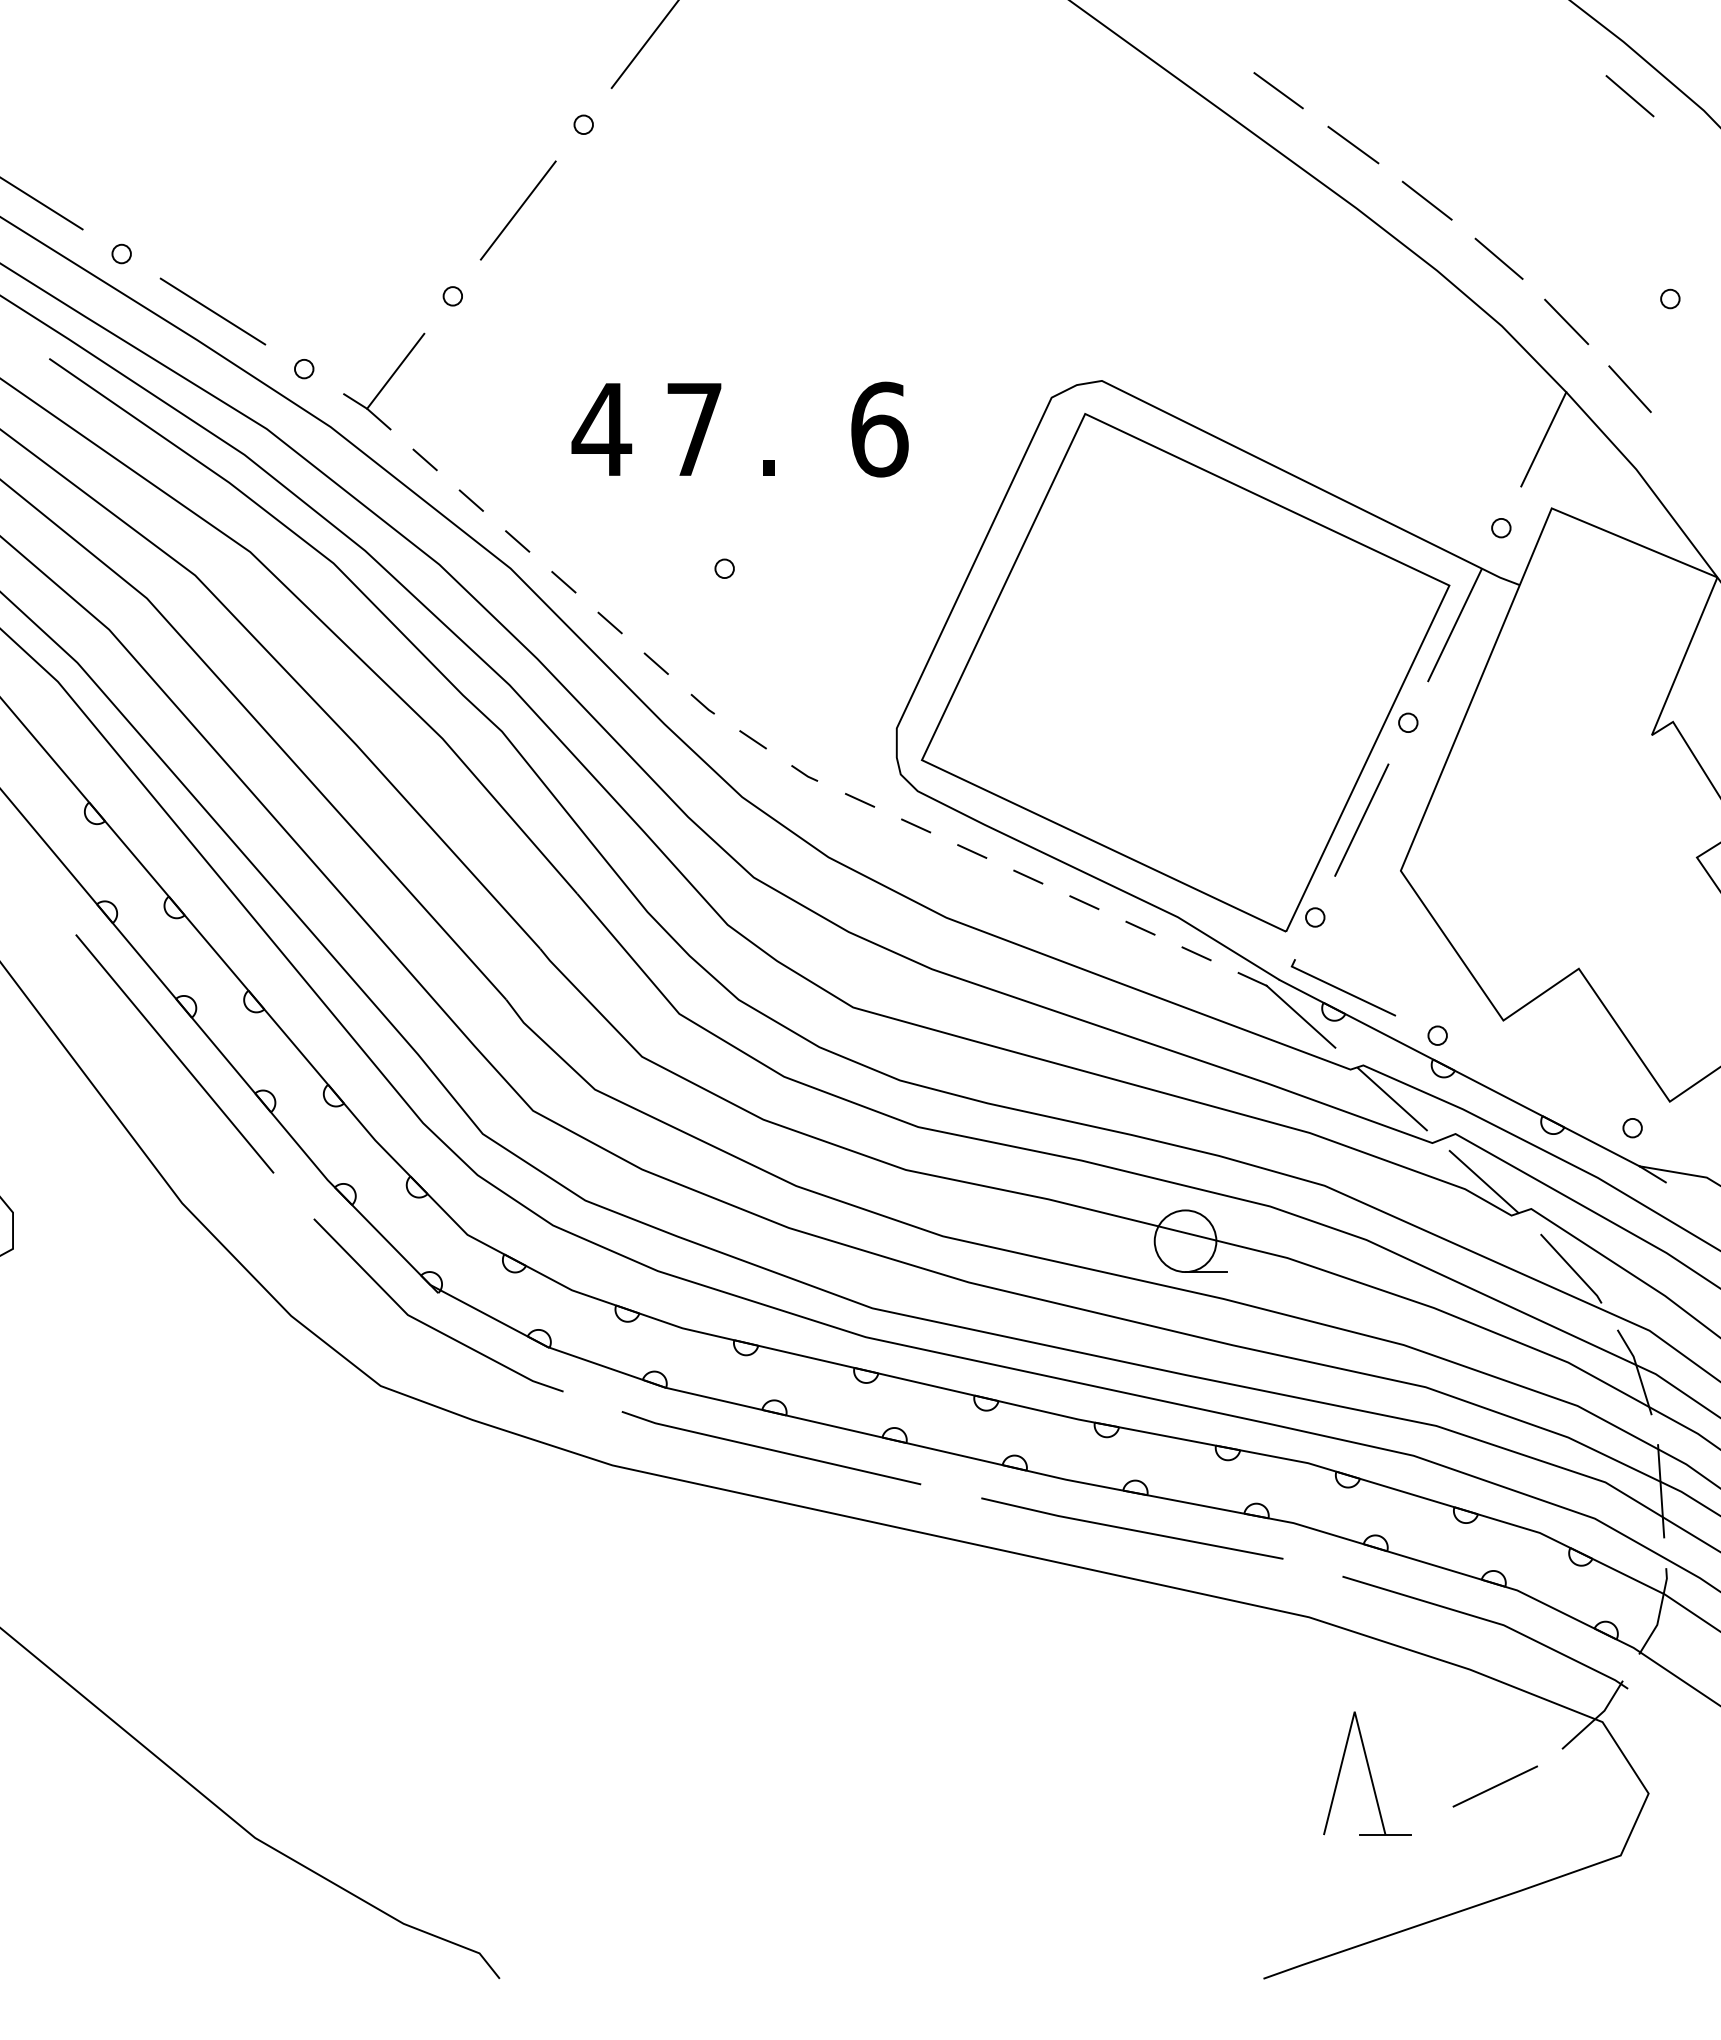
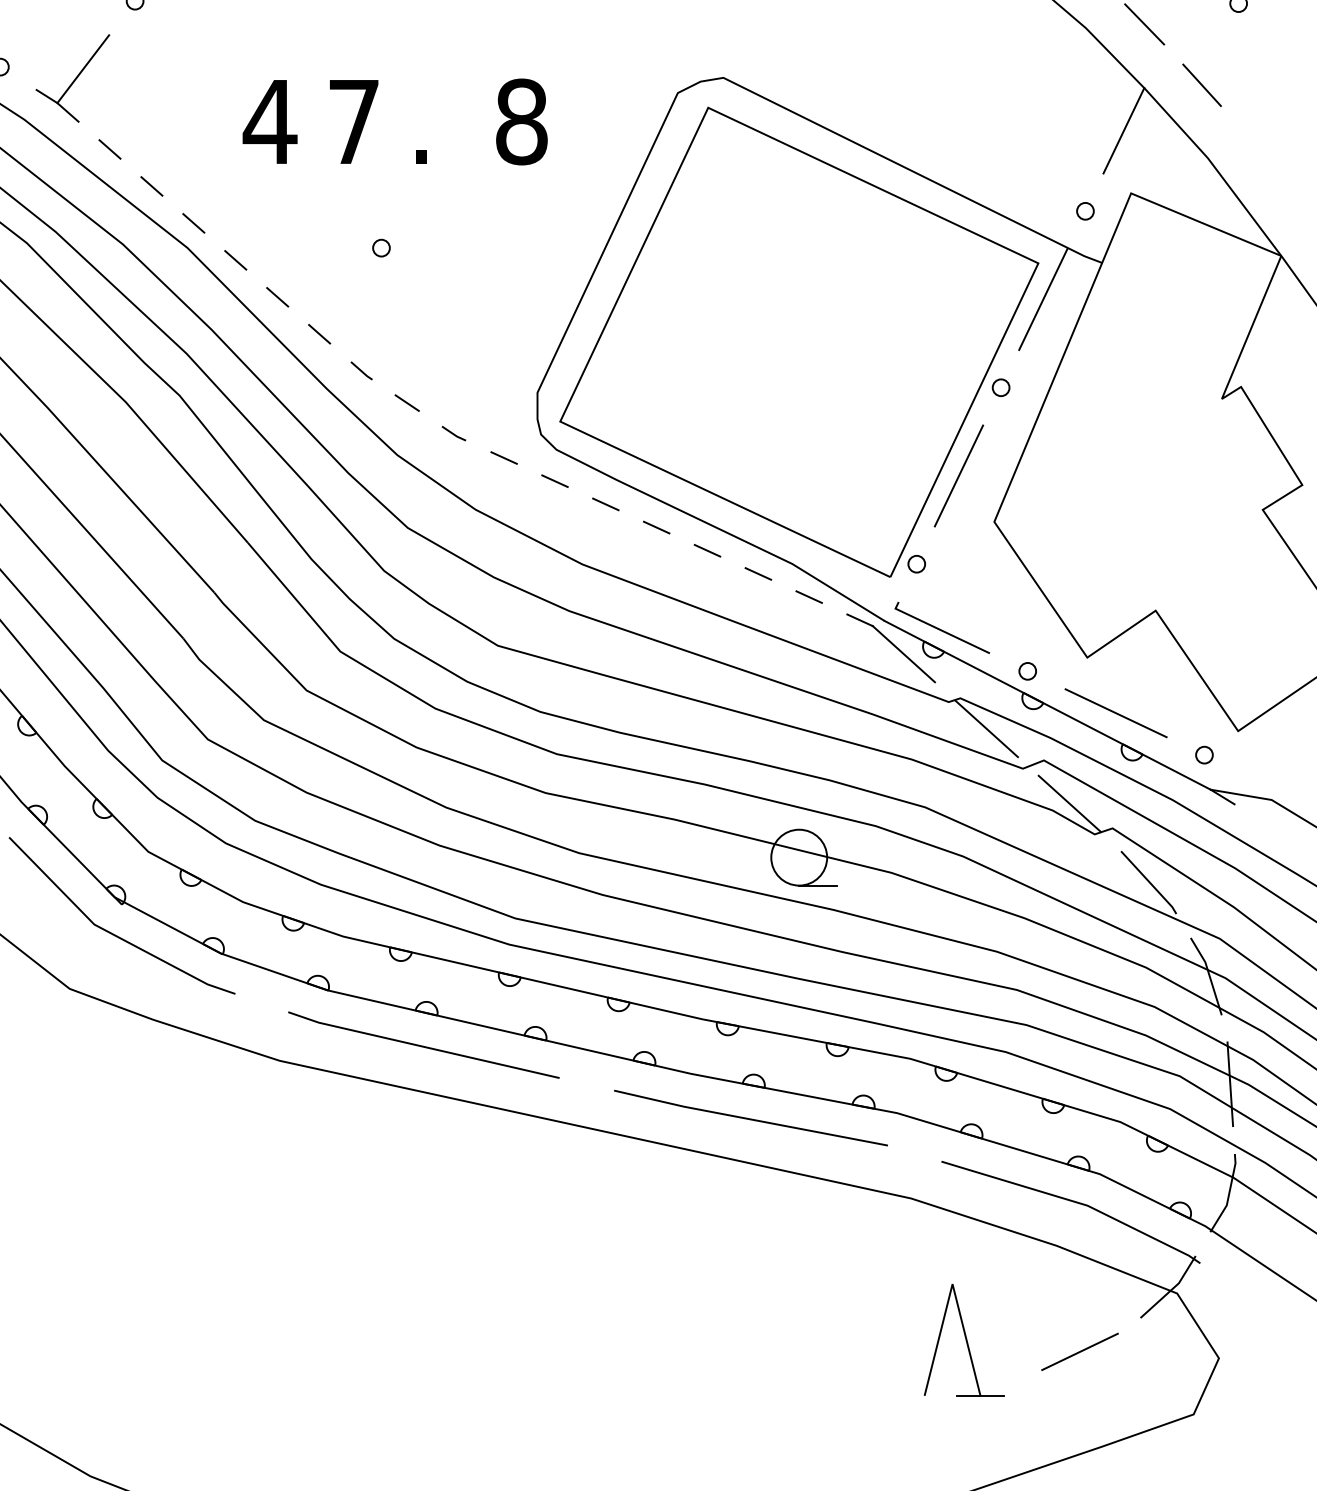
text: (879, 429) -> (521, 121), 6 -> 8
line: (1534, 1081) -> (1115, 712), added

